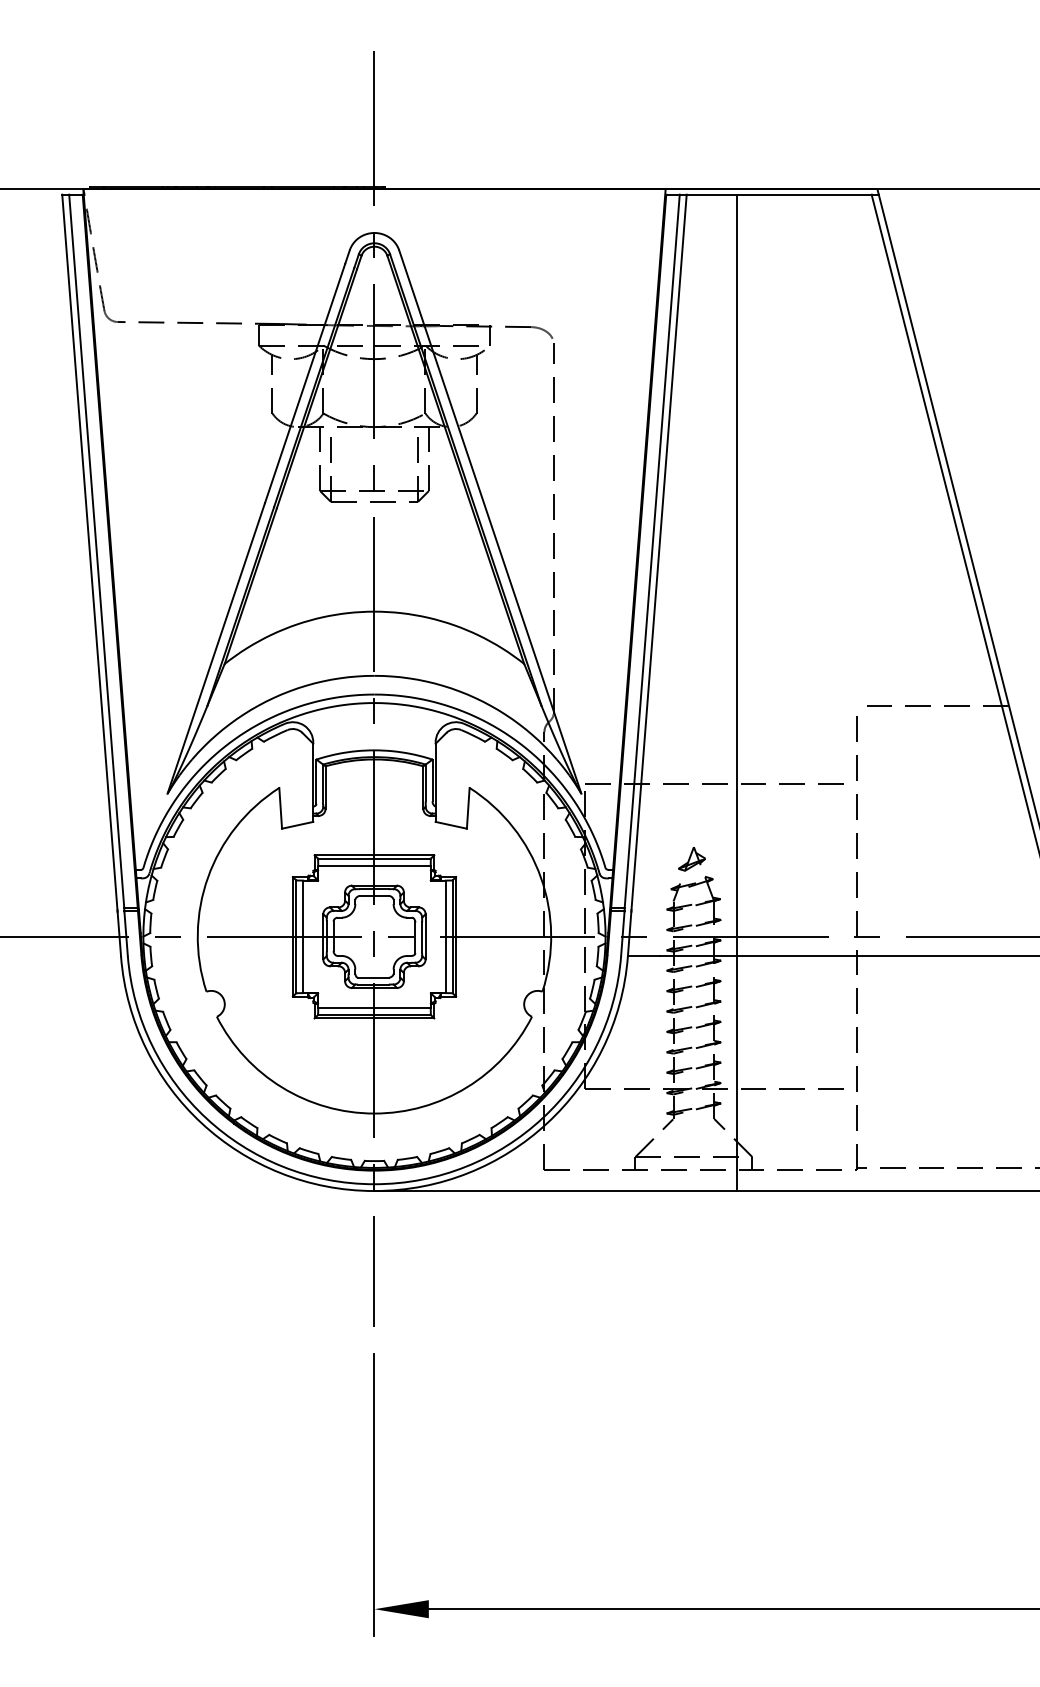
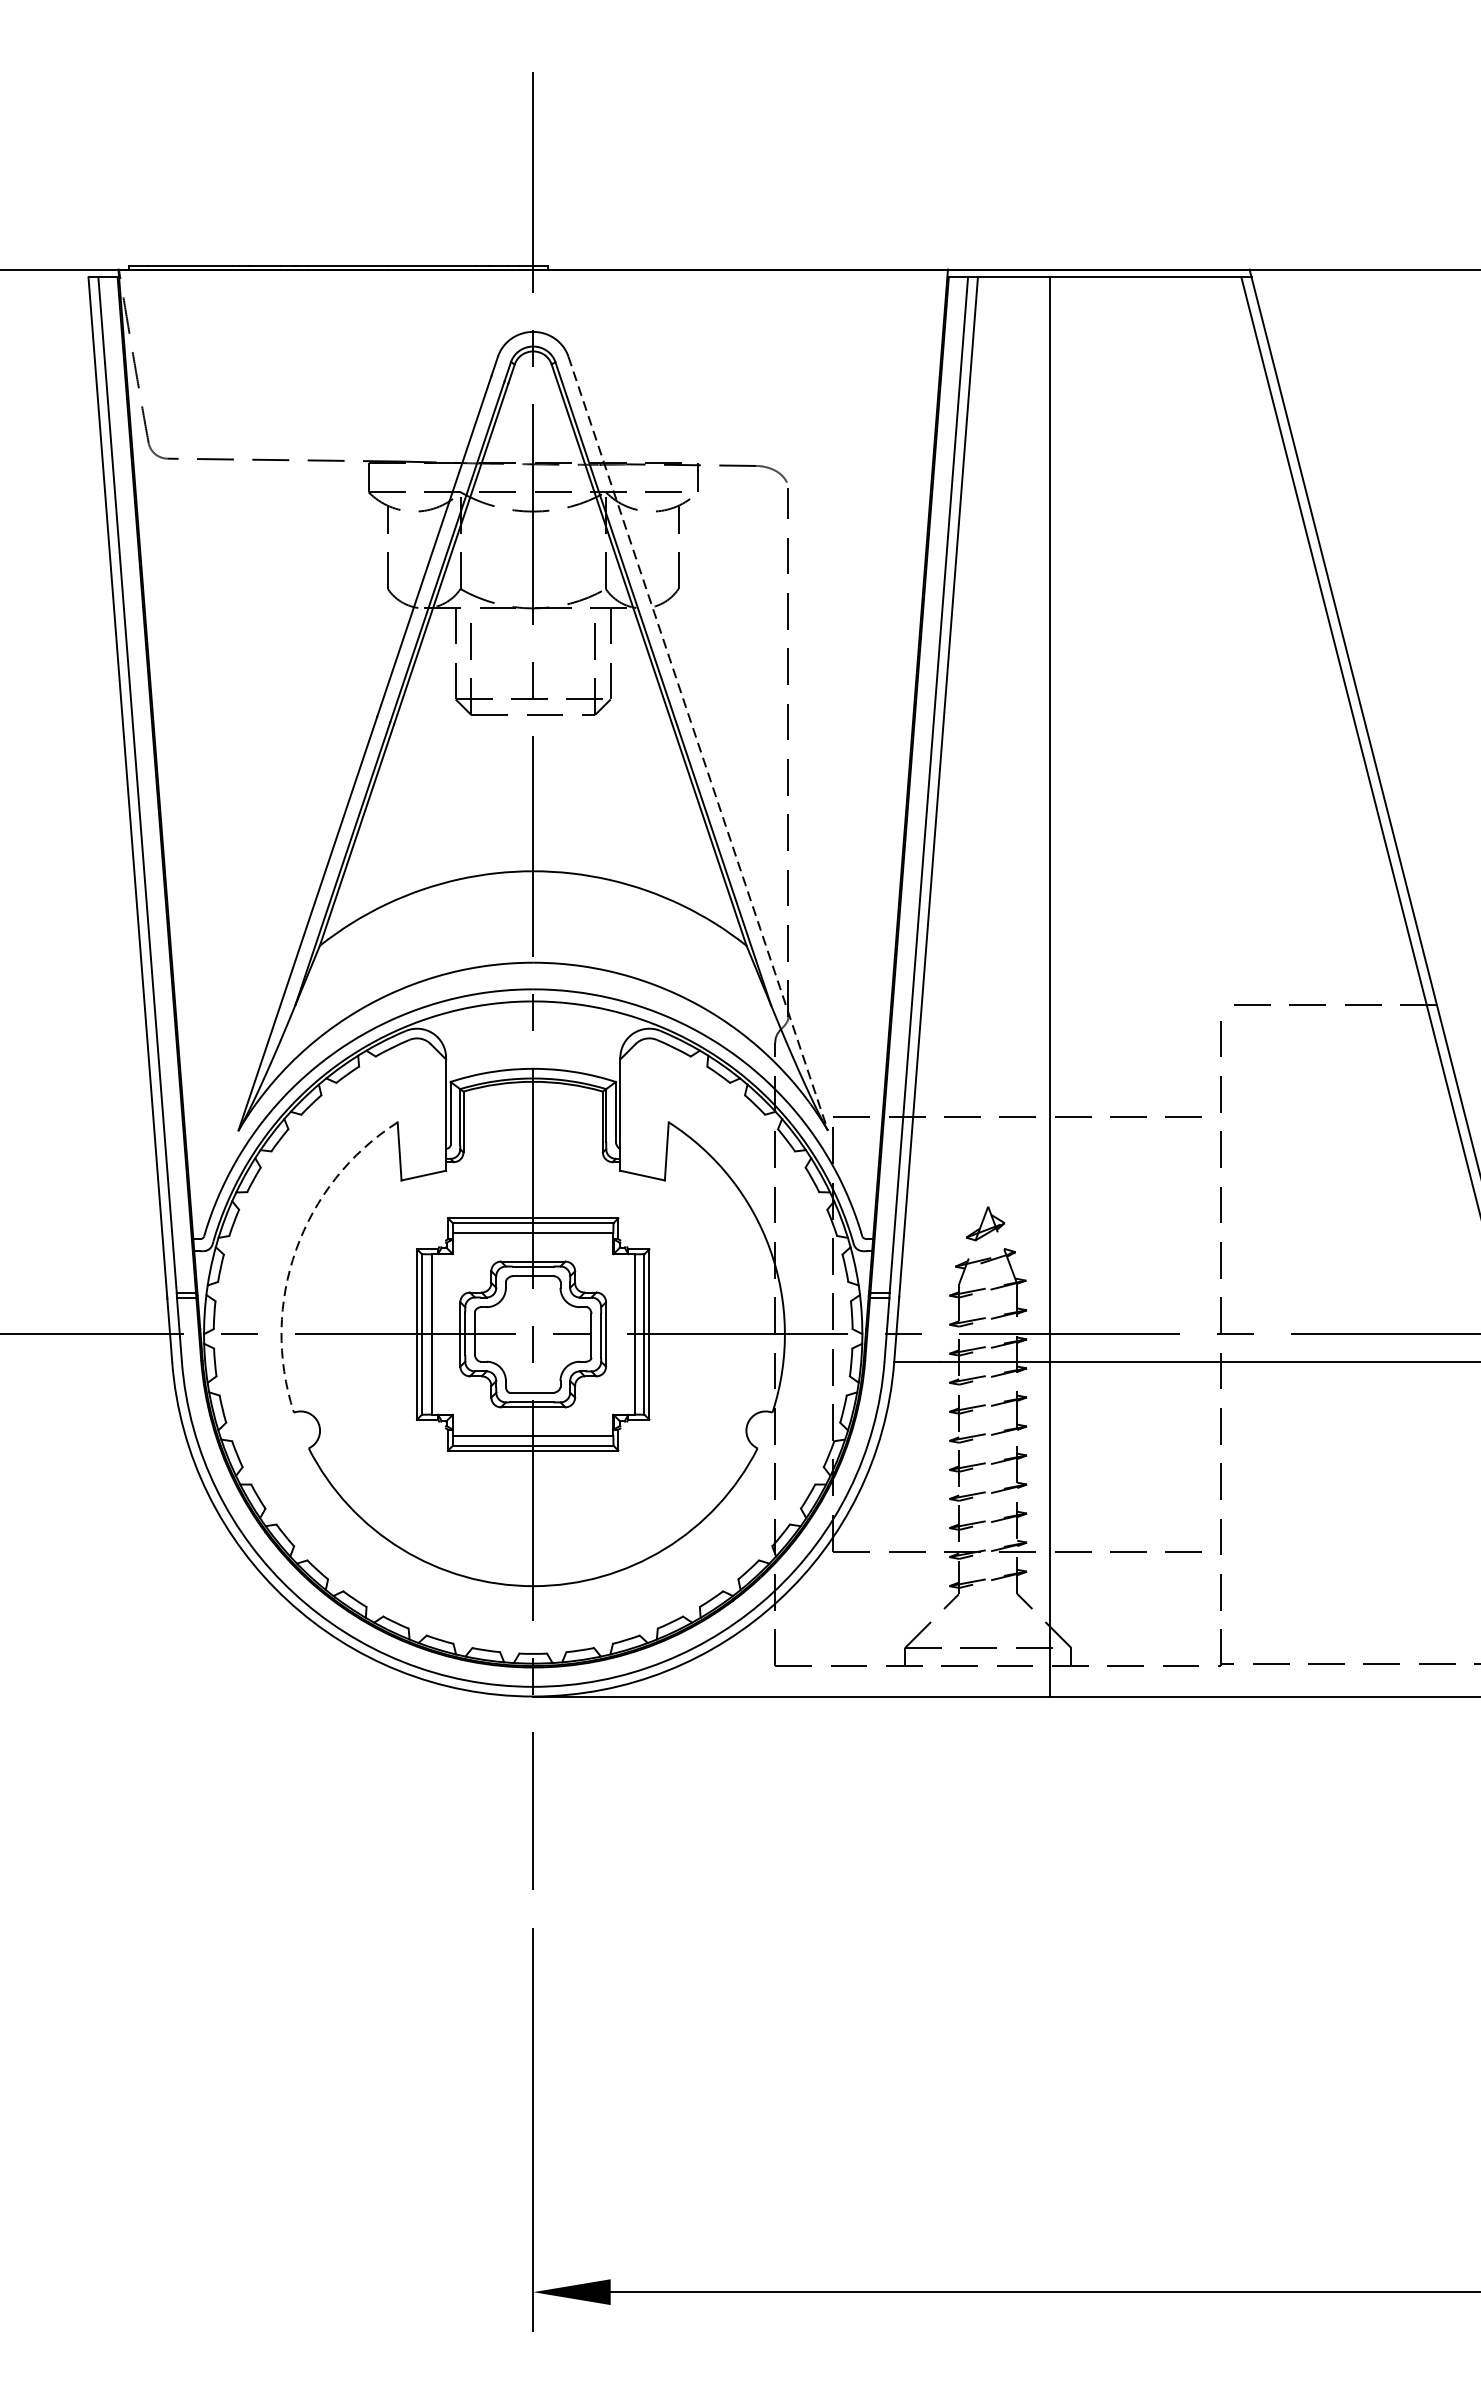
line: (490, 522) -> (698, 744), solid -> dashed
arc: (208, 877) -> (296, 1249), solid -> dashed

